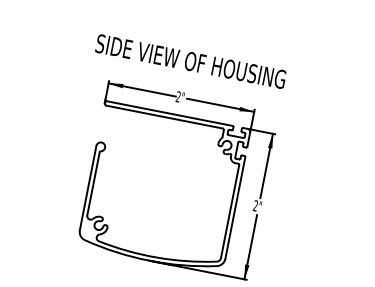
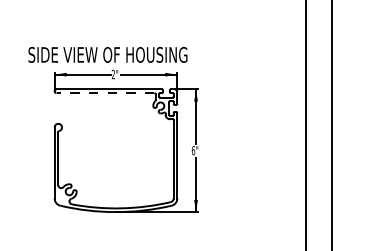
text: (190, 60) -> (107, 54), moved
line: (164, 117) -> (105, 93), solid -> dashed
text: (255, 205) -> (193, 150), 2" -> 6"

